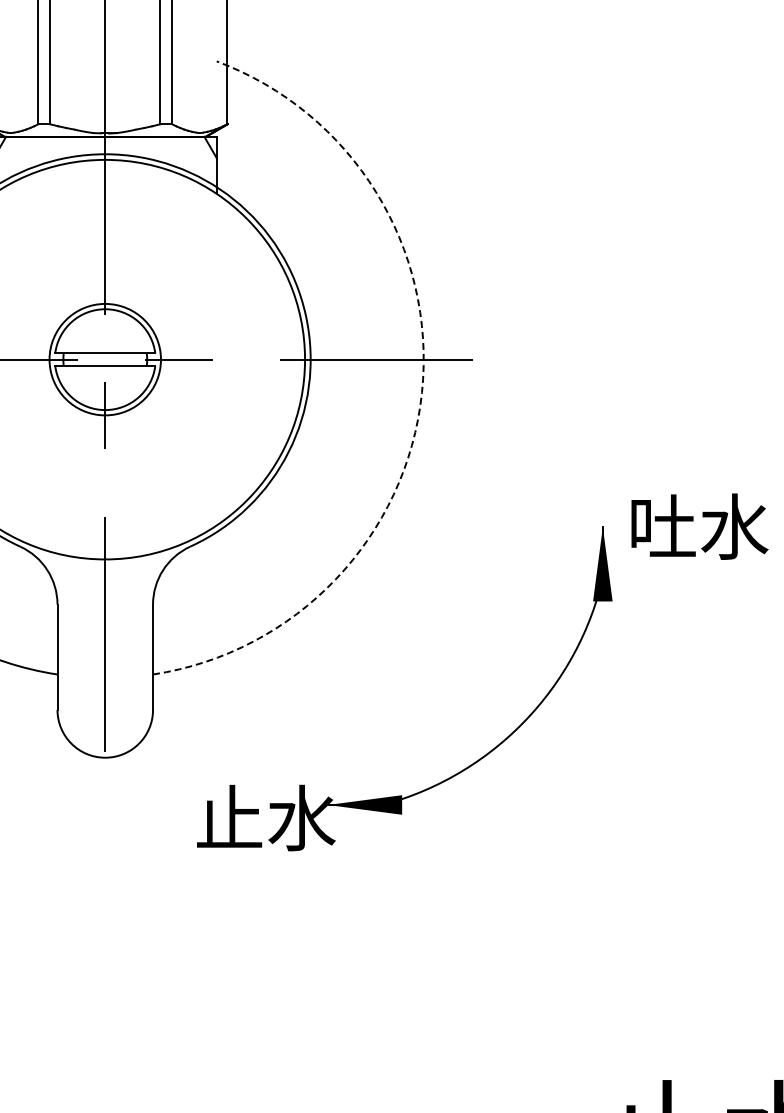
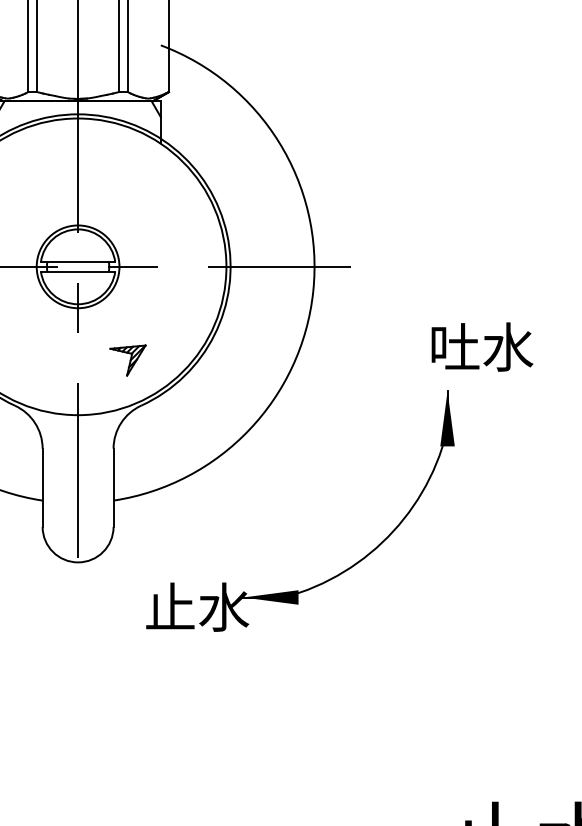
arc: (422, 392) -> (313, 291), dashed -> solid
part: (172, 485) -> (128, 360), added
text: (699, 526) -> (482, 346), moved

